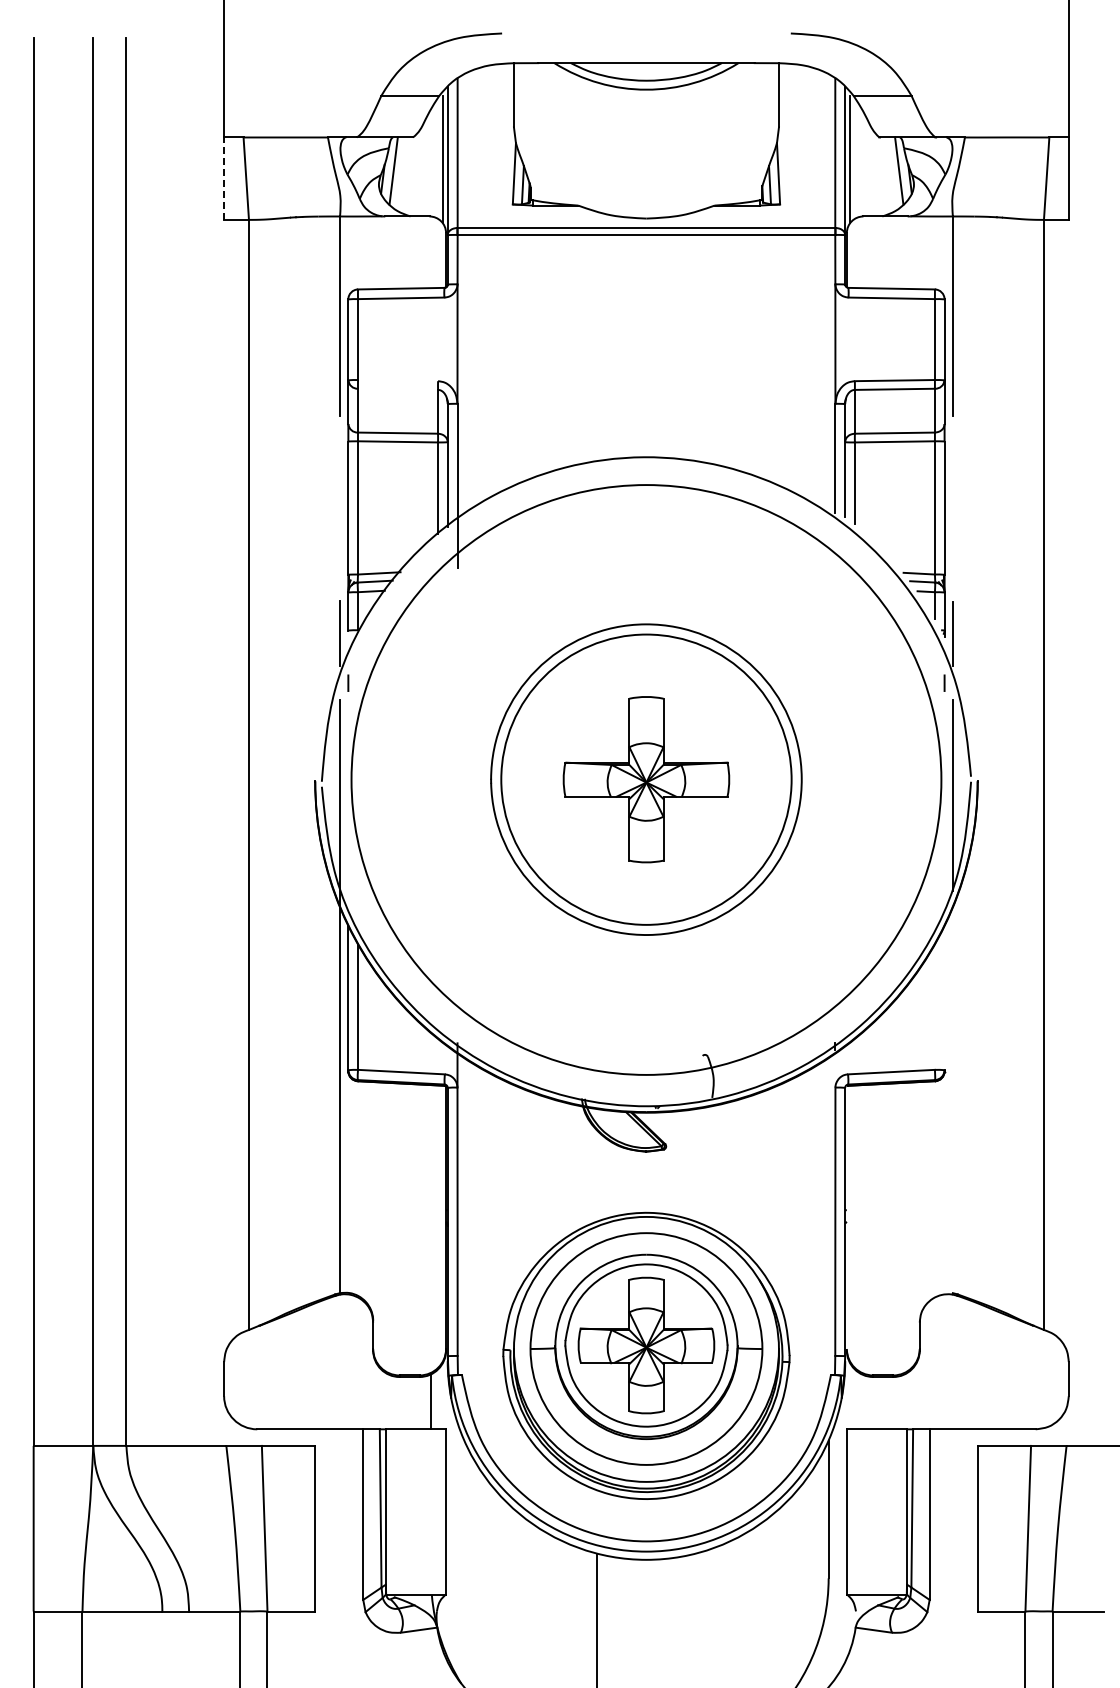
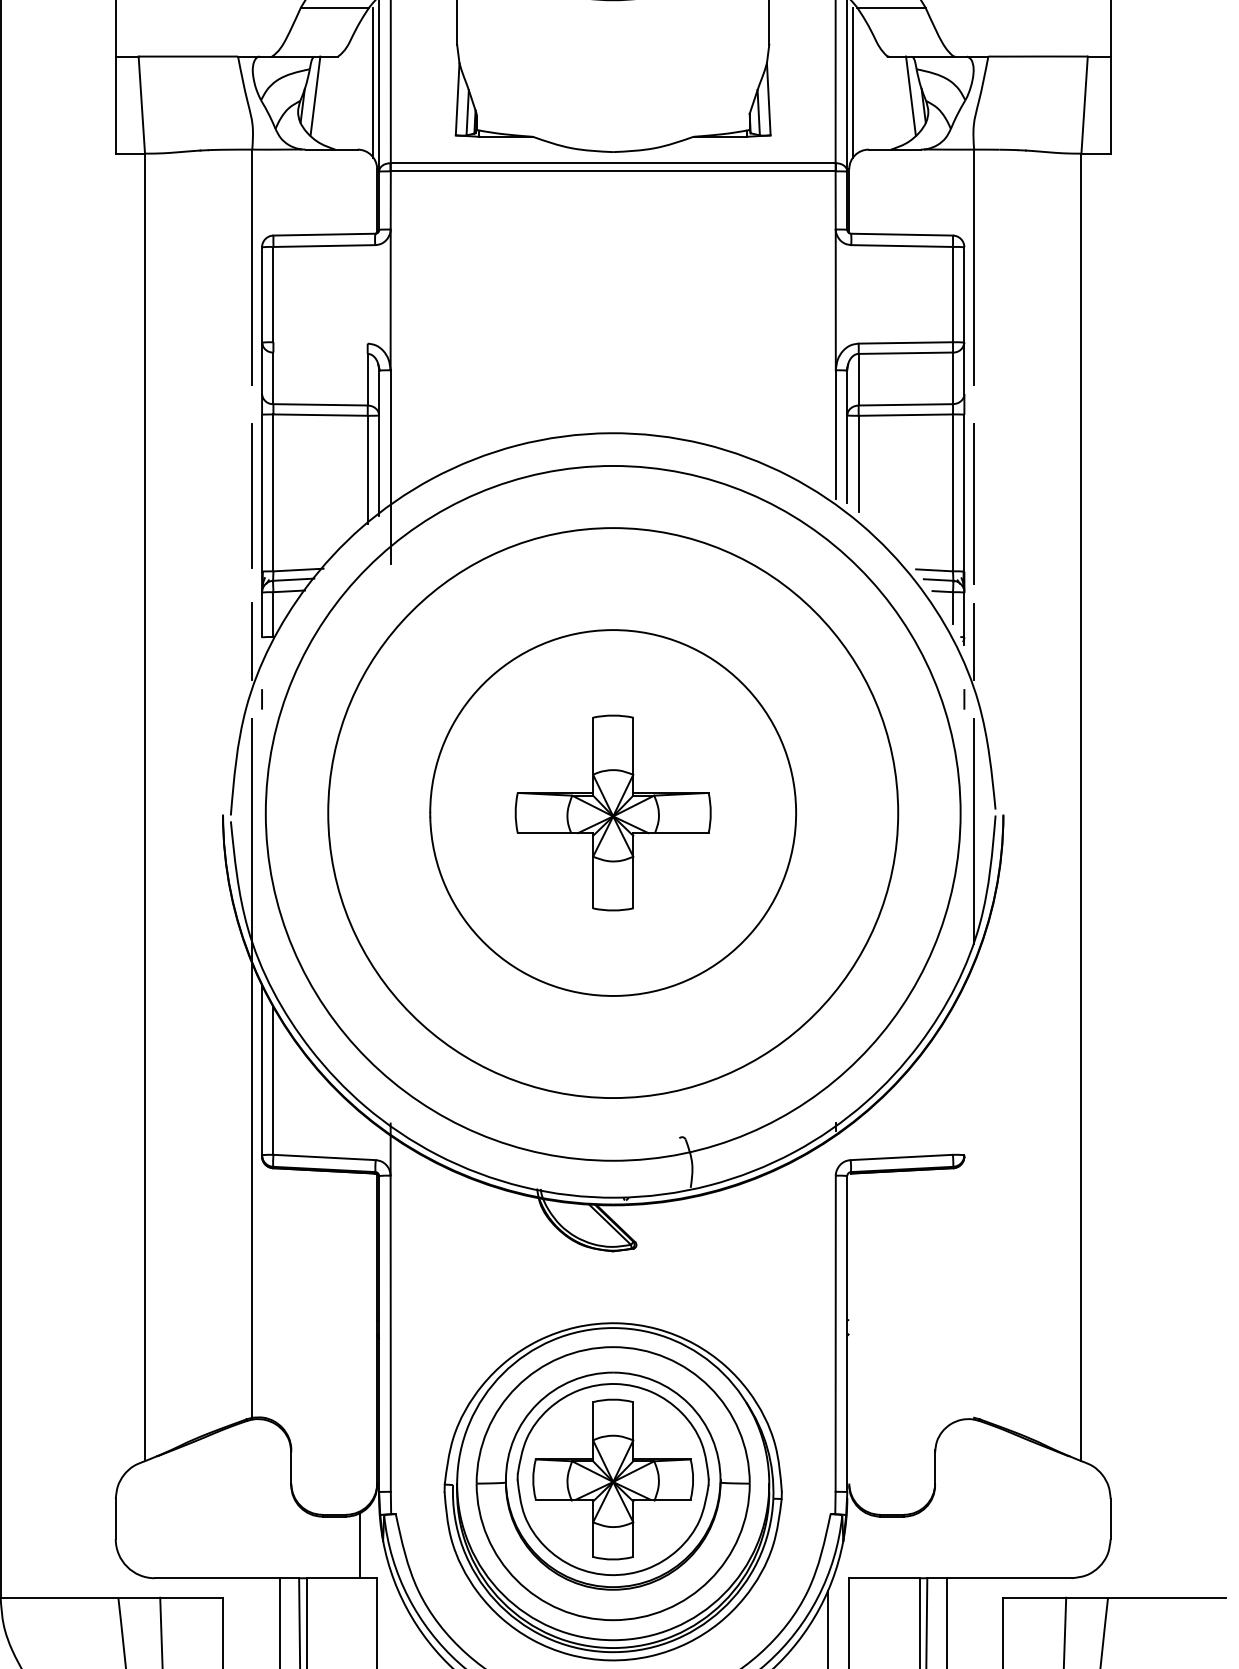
line: (224, 178) -> (116, 104), dashed -> solid
line: (340, 510) -> (252, 495), added
line: (952, 516) -> (973, 503), added
circle: (646, 779) -> (613, 812), size x1.67

